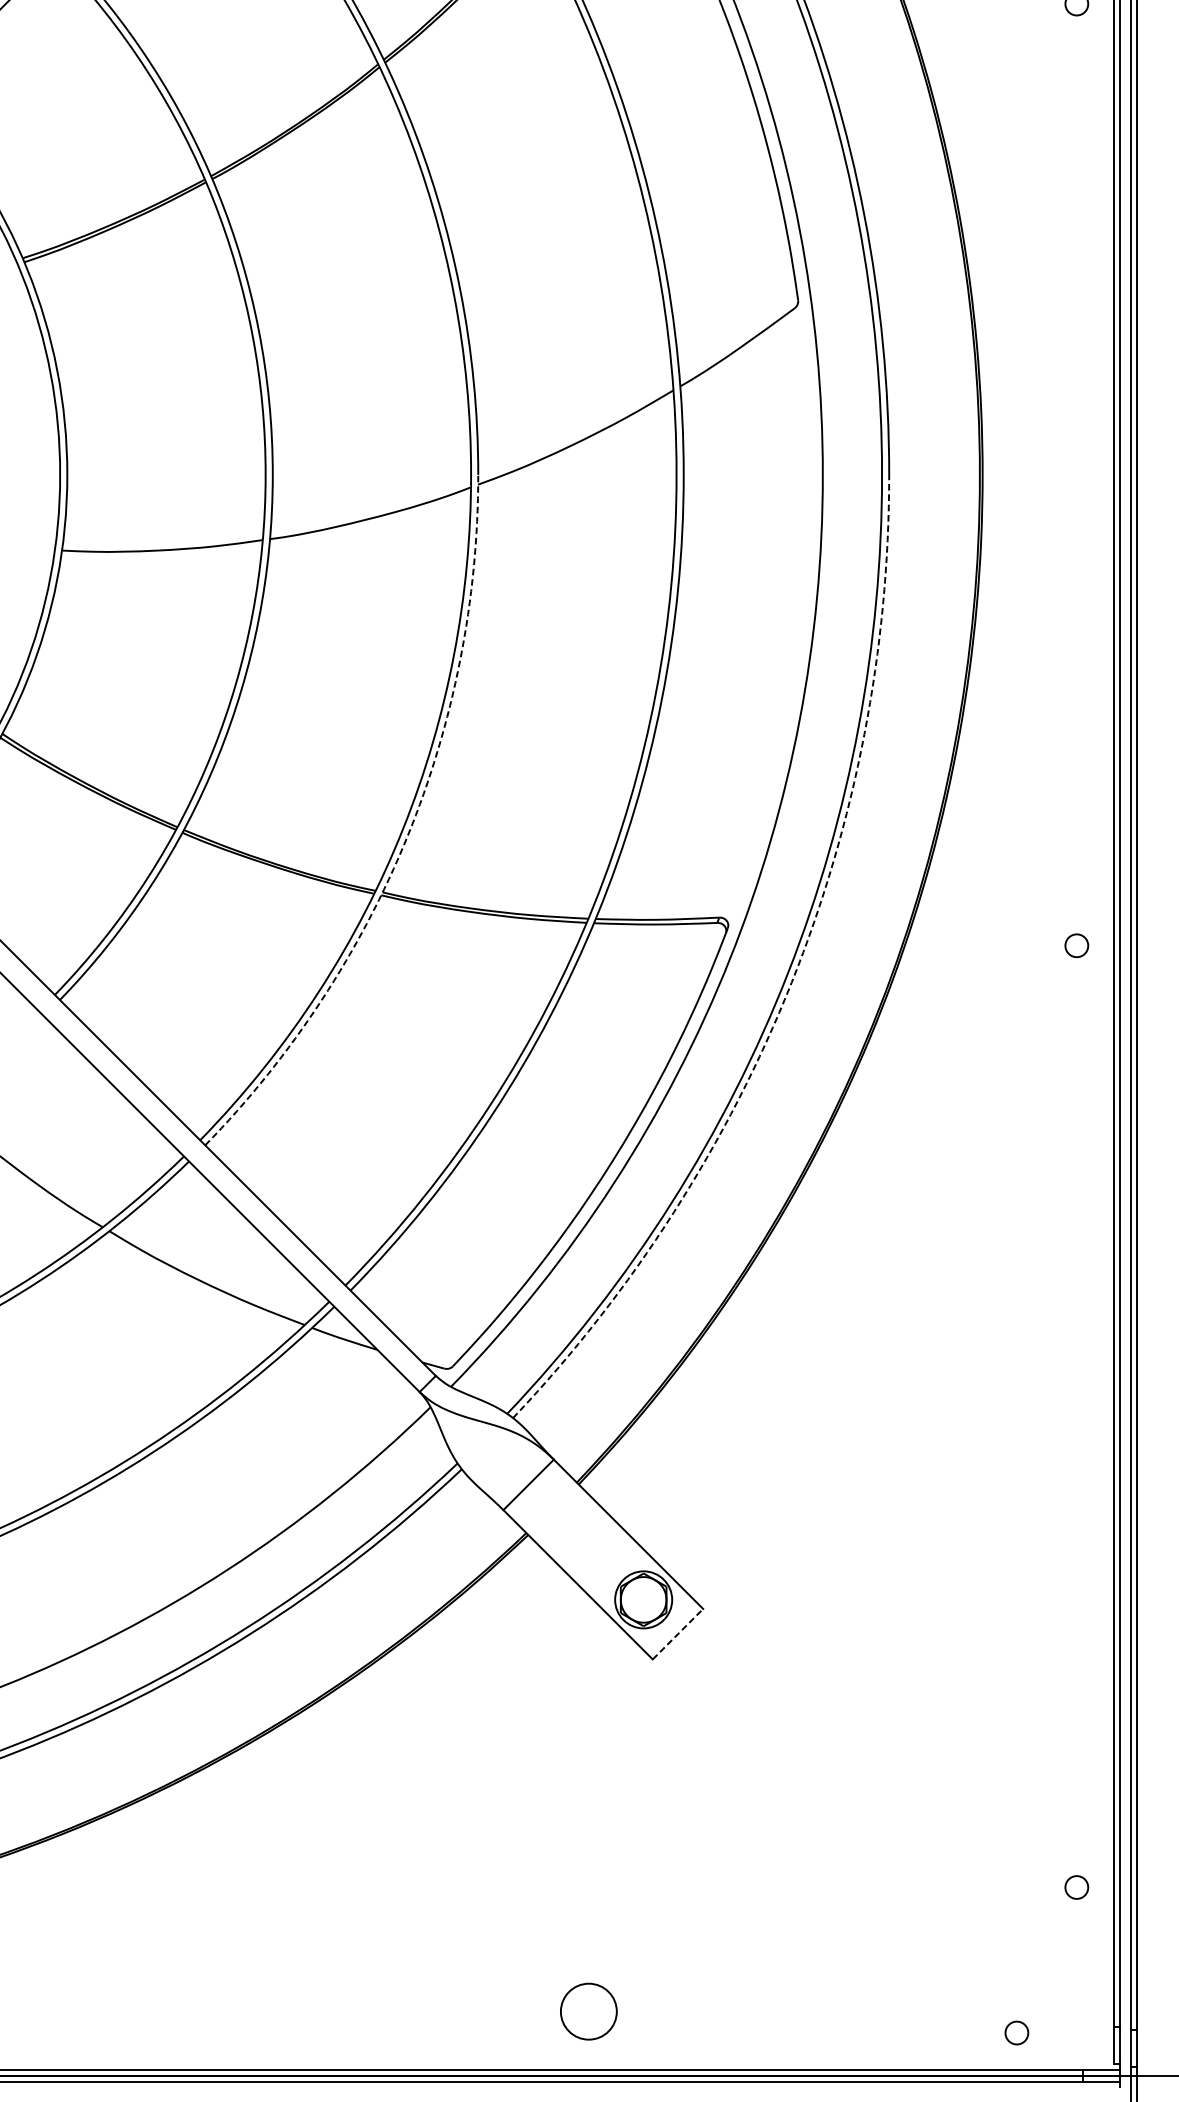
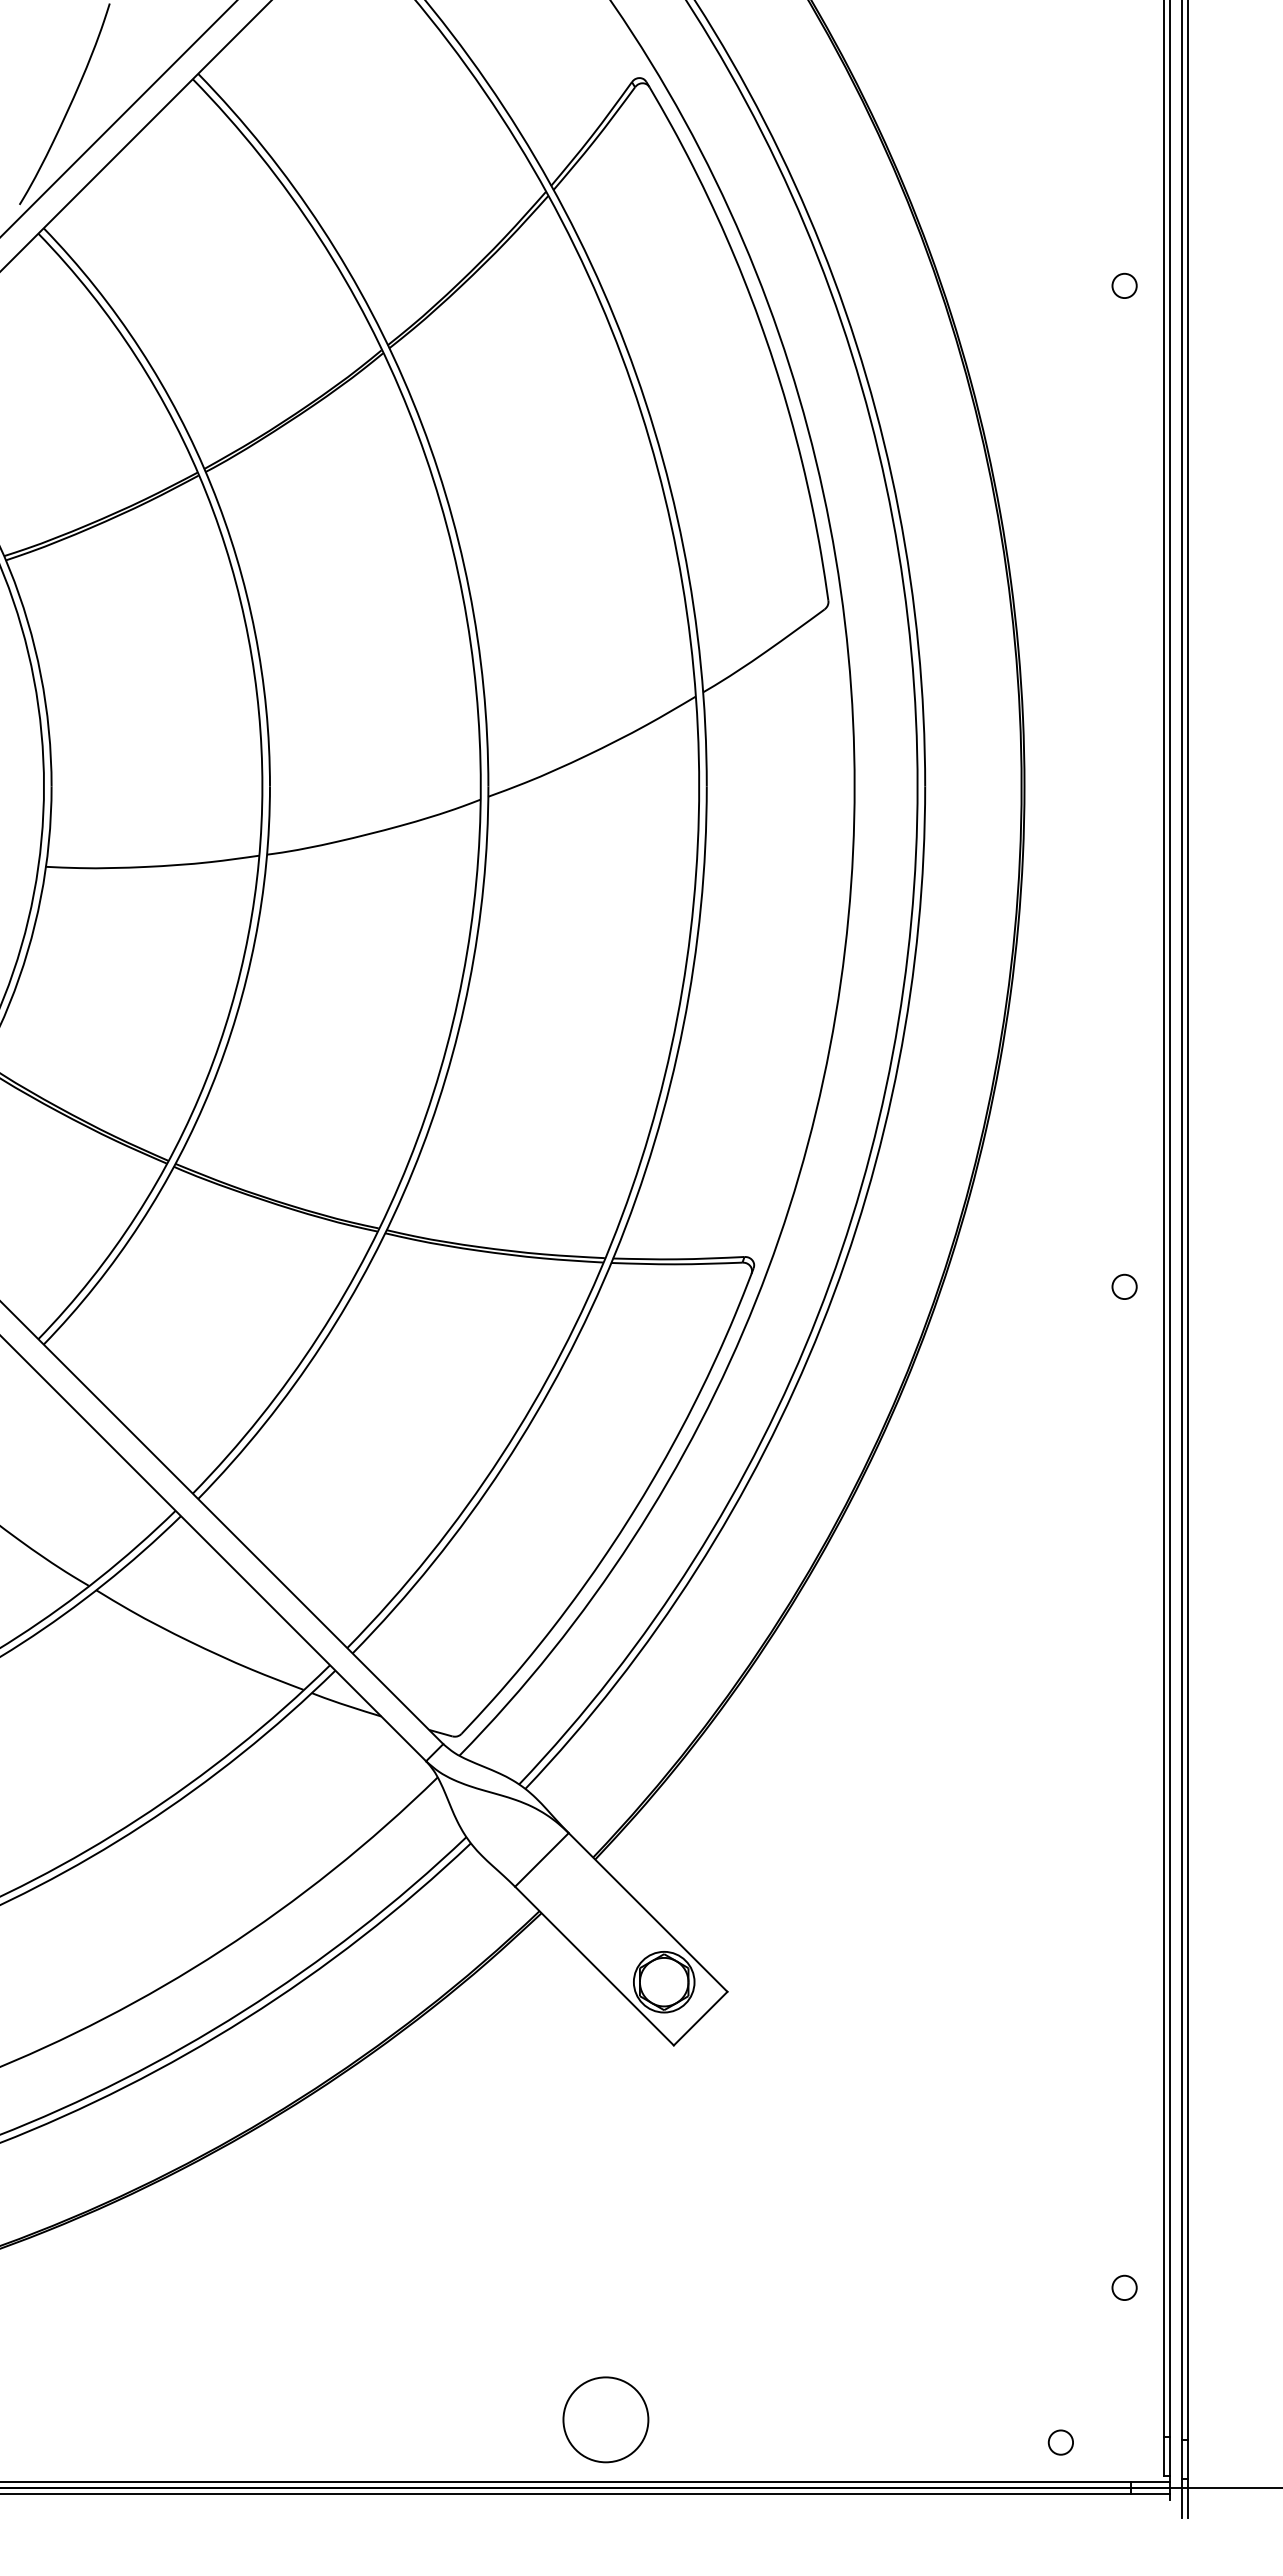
arc: (407, 837) -> (413, 1171), dashed -> solid
arc: (791, 983) -> (821, 1326), dashed -> solid
line: (677, 1634) -> (700, 2018), dashed -> solid
circle: (588, 2011) -> (605, 2419), size x1.43

